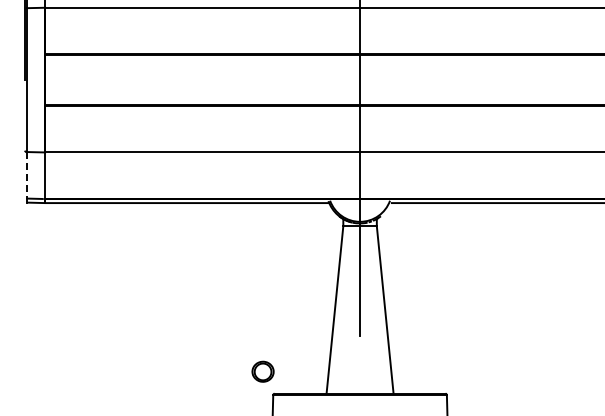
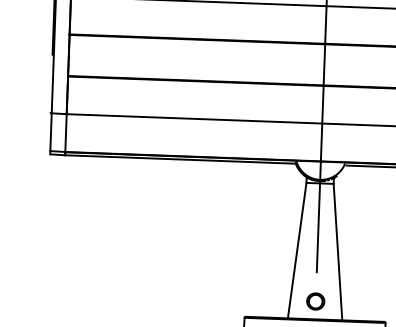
line: (26, 175) -> (50, 132), dashed -> solid
part: (262, 371) -> (315, 301), moved

